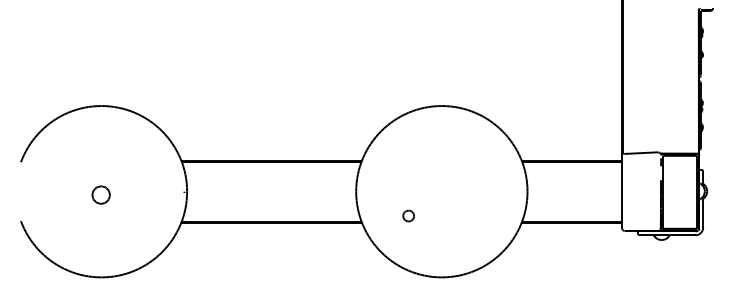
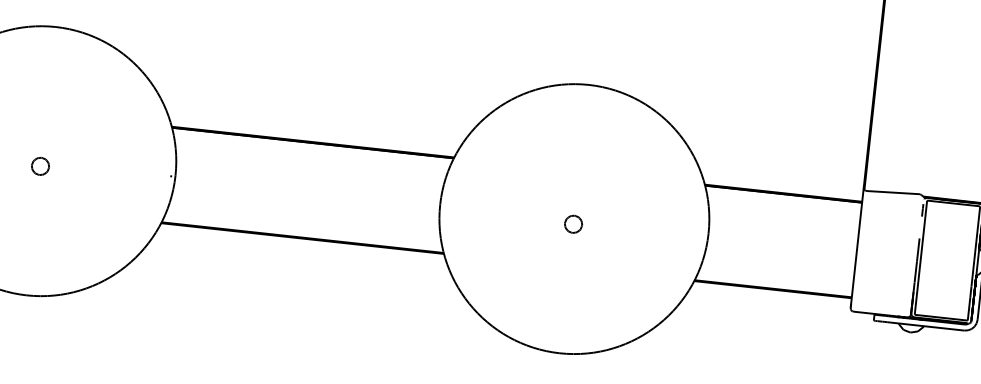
part: (101, 194) -> (40, 165), size x0.62
part: (408, 215) -> (573, 223), moved

